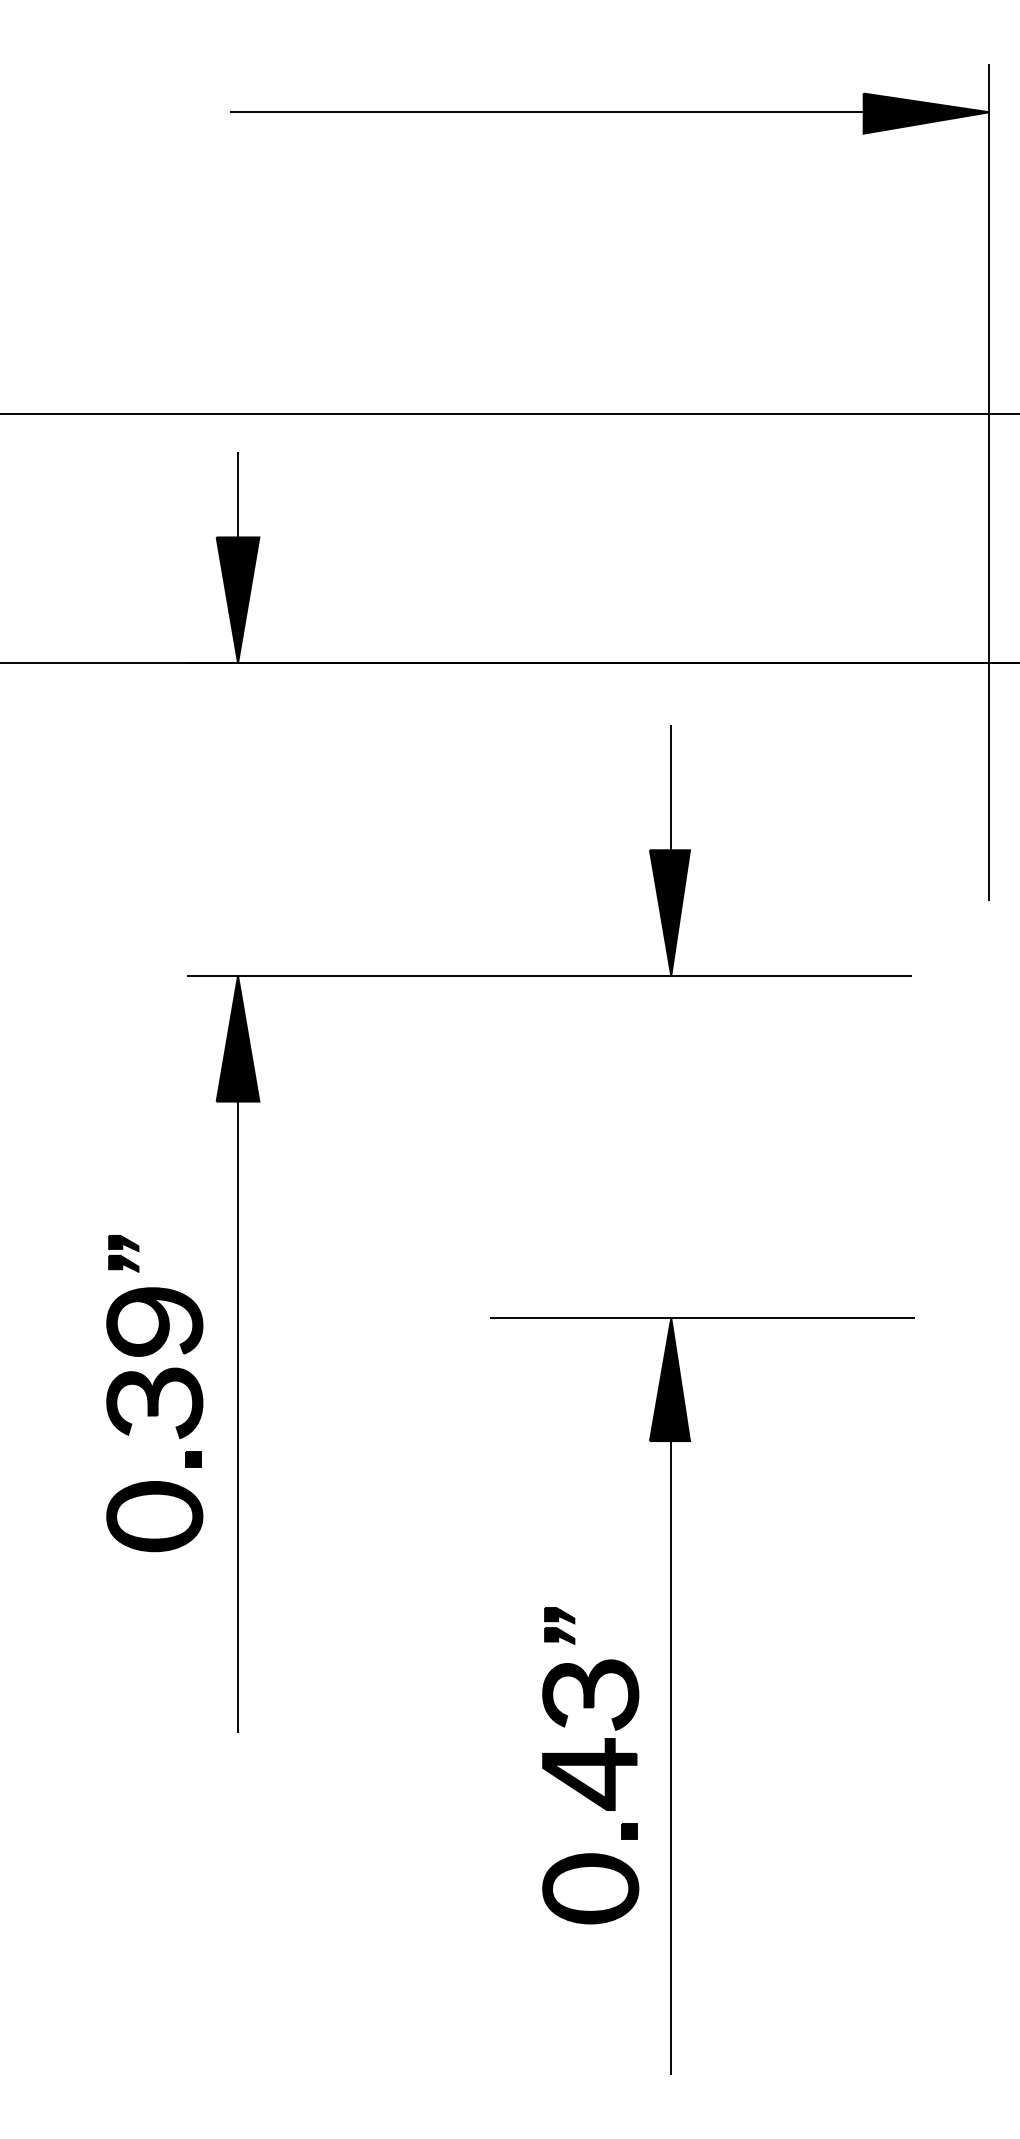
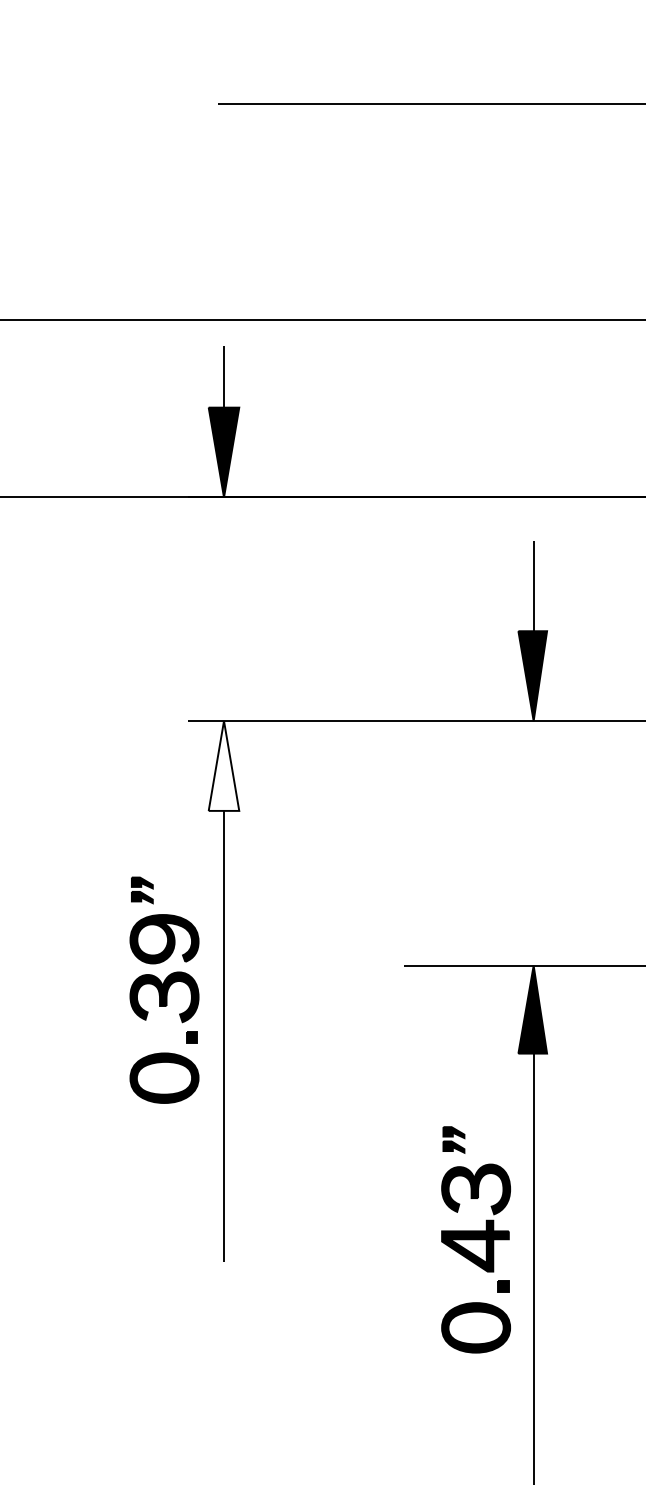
fill: (237, 1038) -> (223, 765), removed
part: (154, 1393) -> (164, 990), moved
part: (590, 1765) -> (475, 1239), moved

